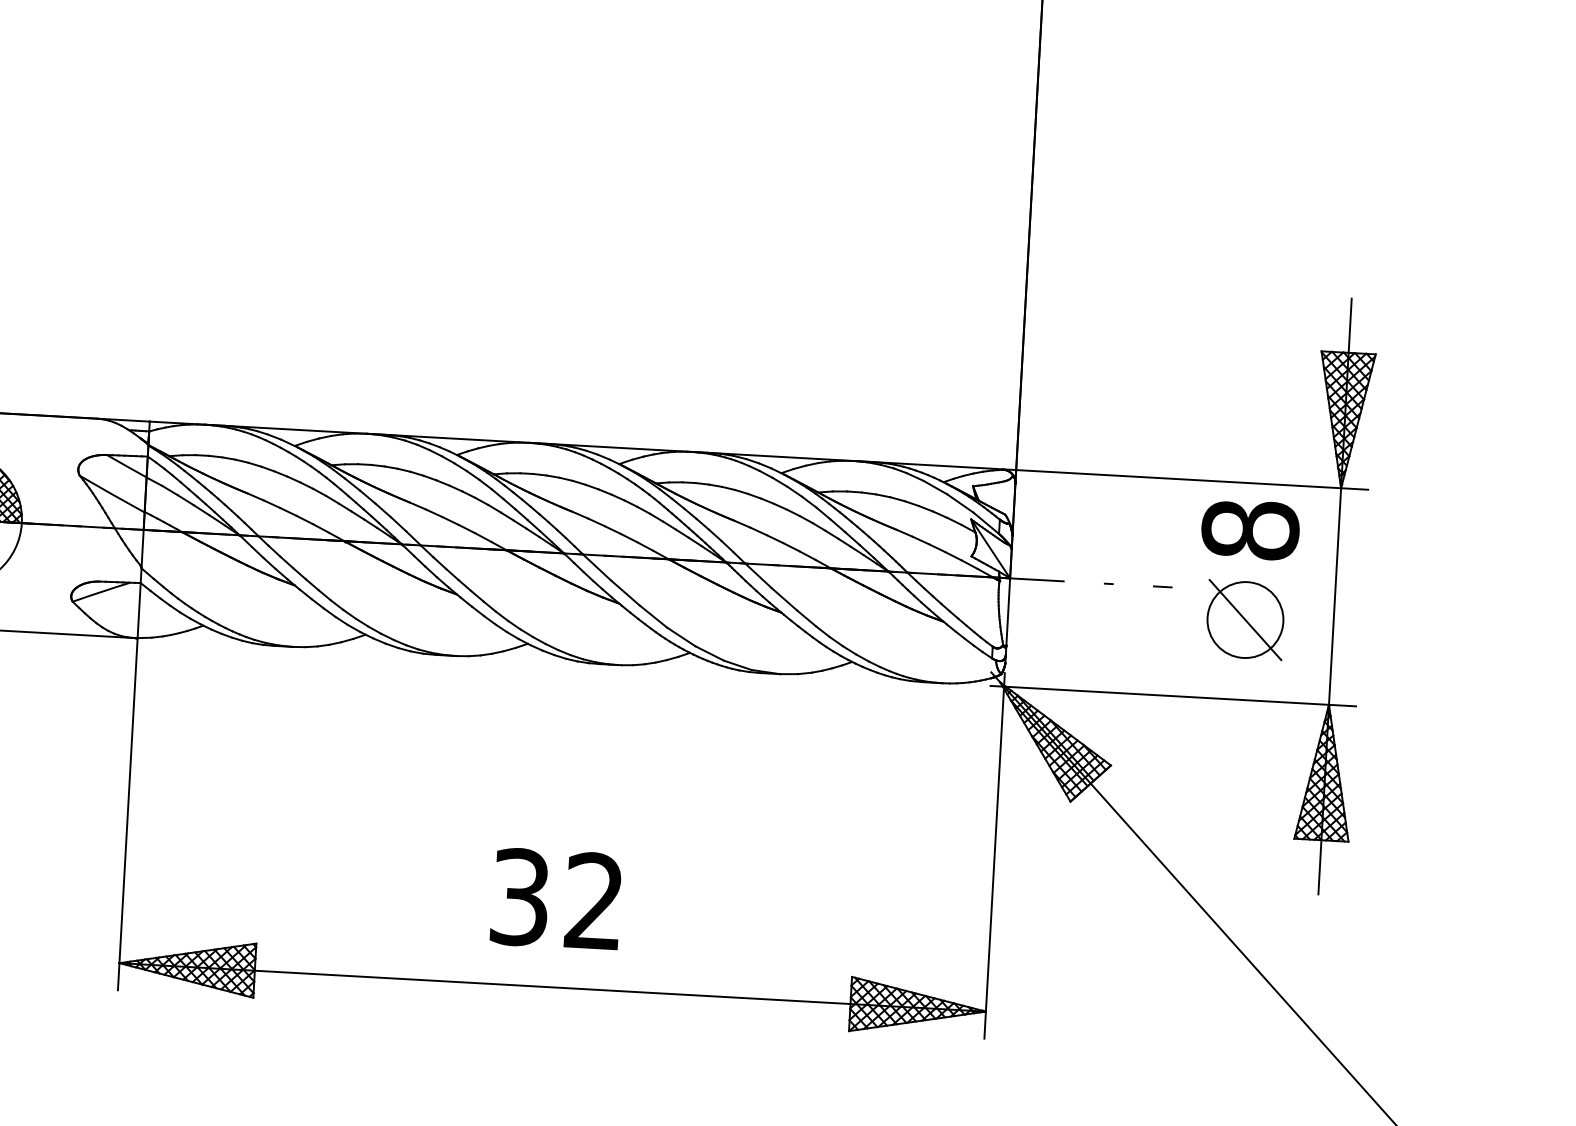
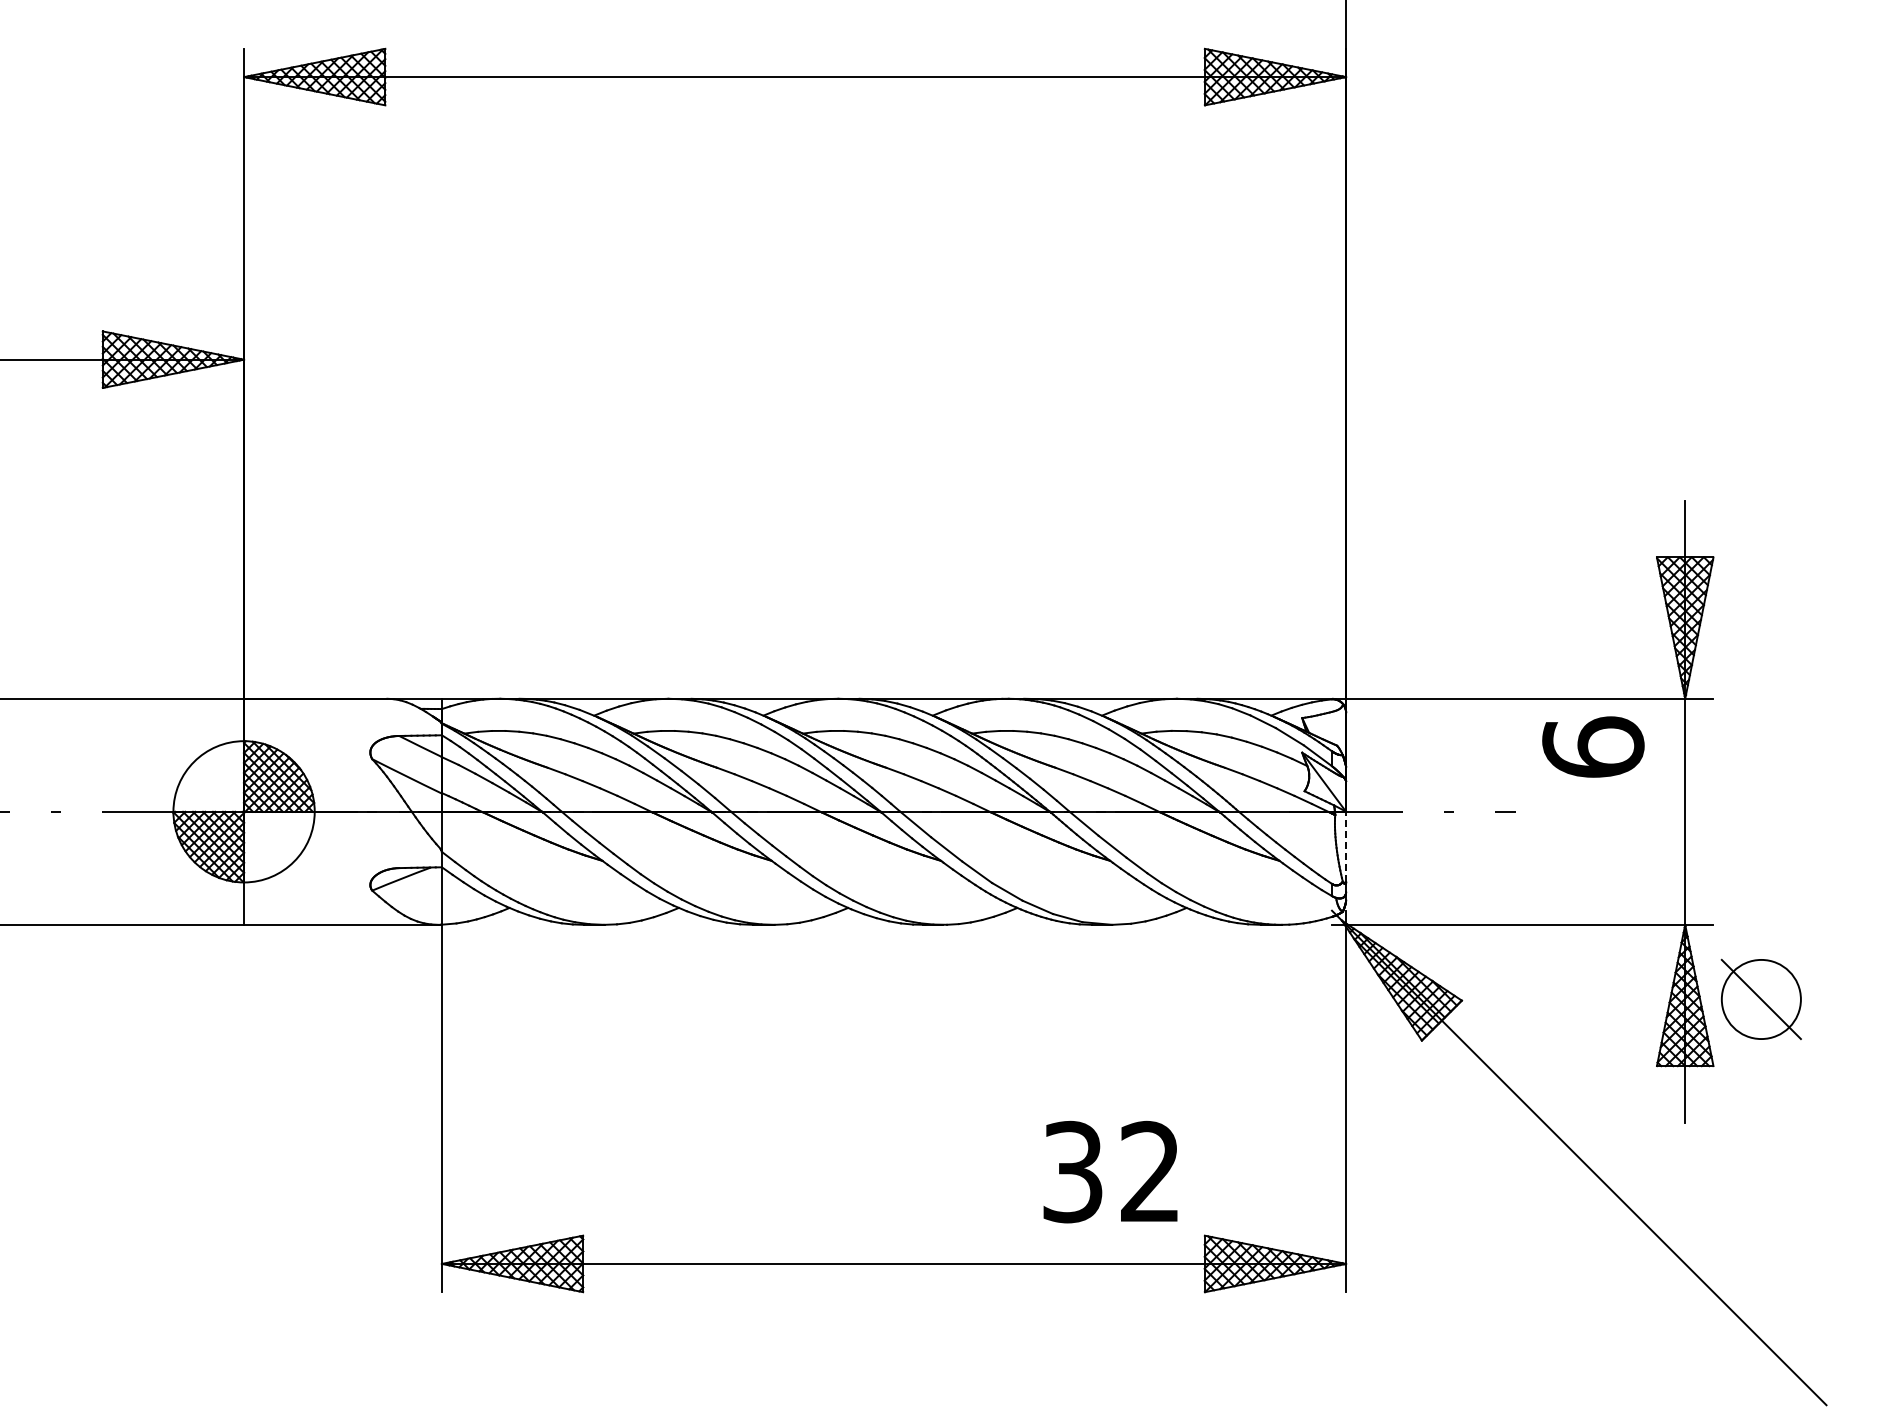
text: (1250, 529) -> (1593, 746), 8 -> 6
line: (1008, 611) -> (1346, 846), solid -> dashed
part: (1244, 619) -> (1760, 998), moved
text: (556, 898) -> (1110, 1171), moved

